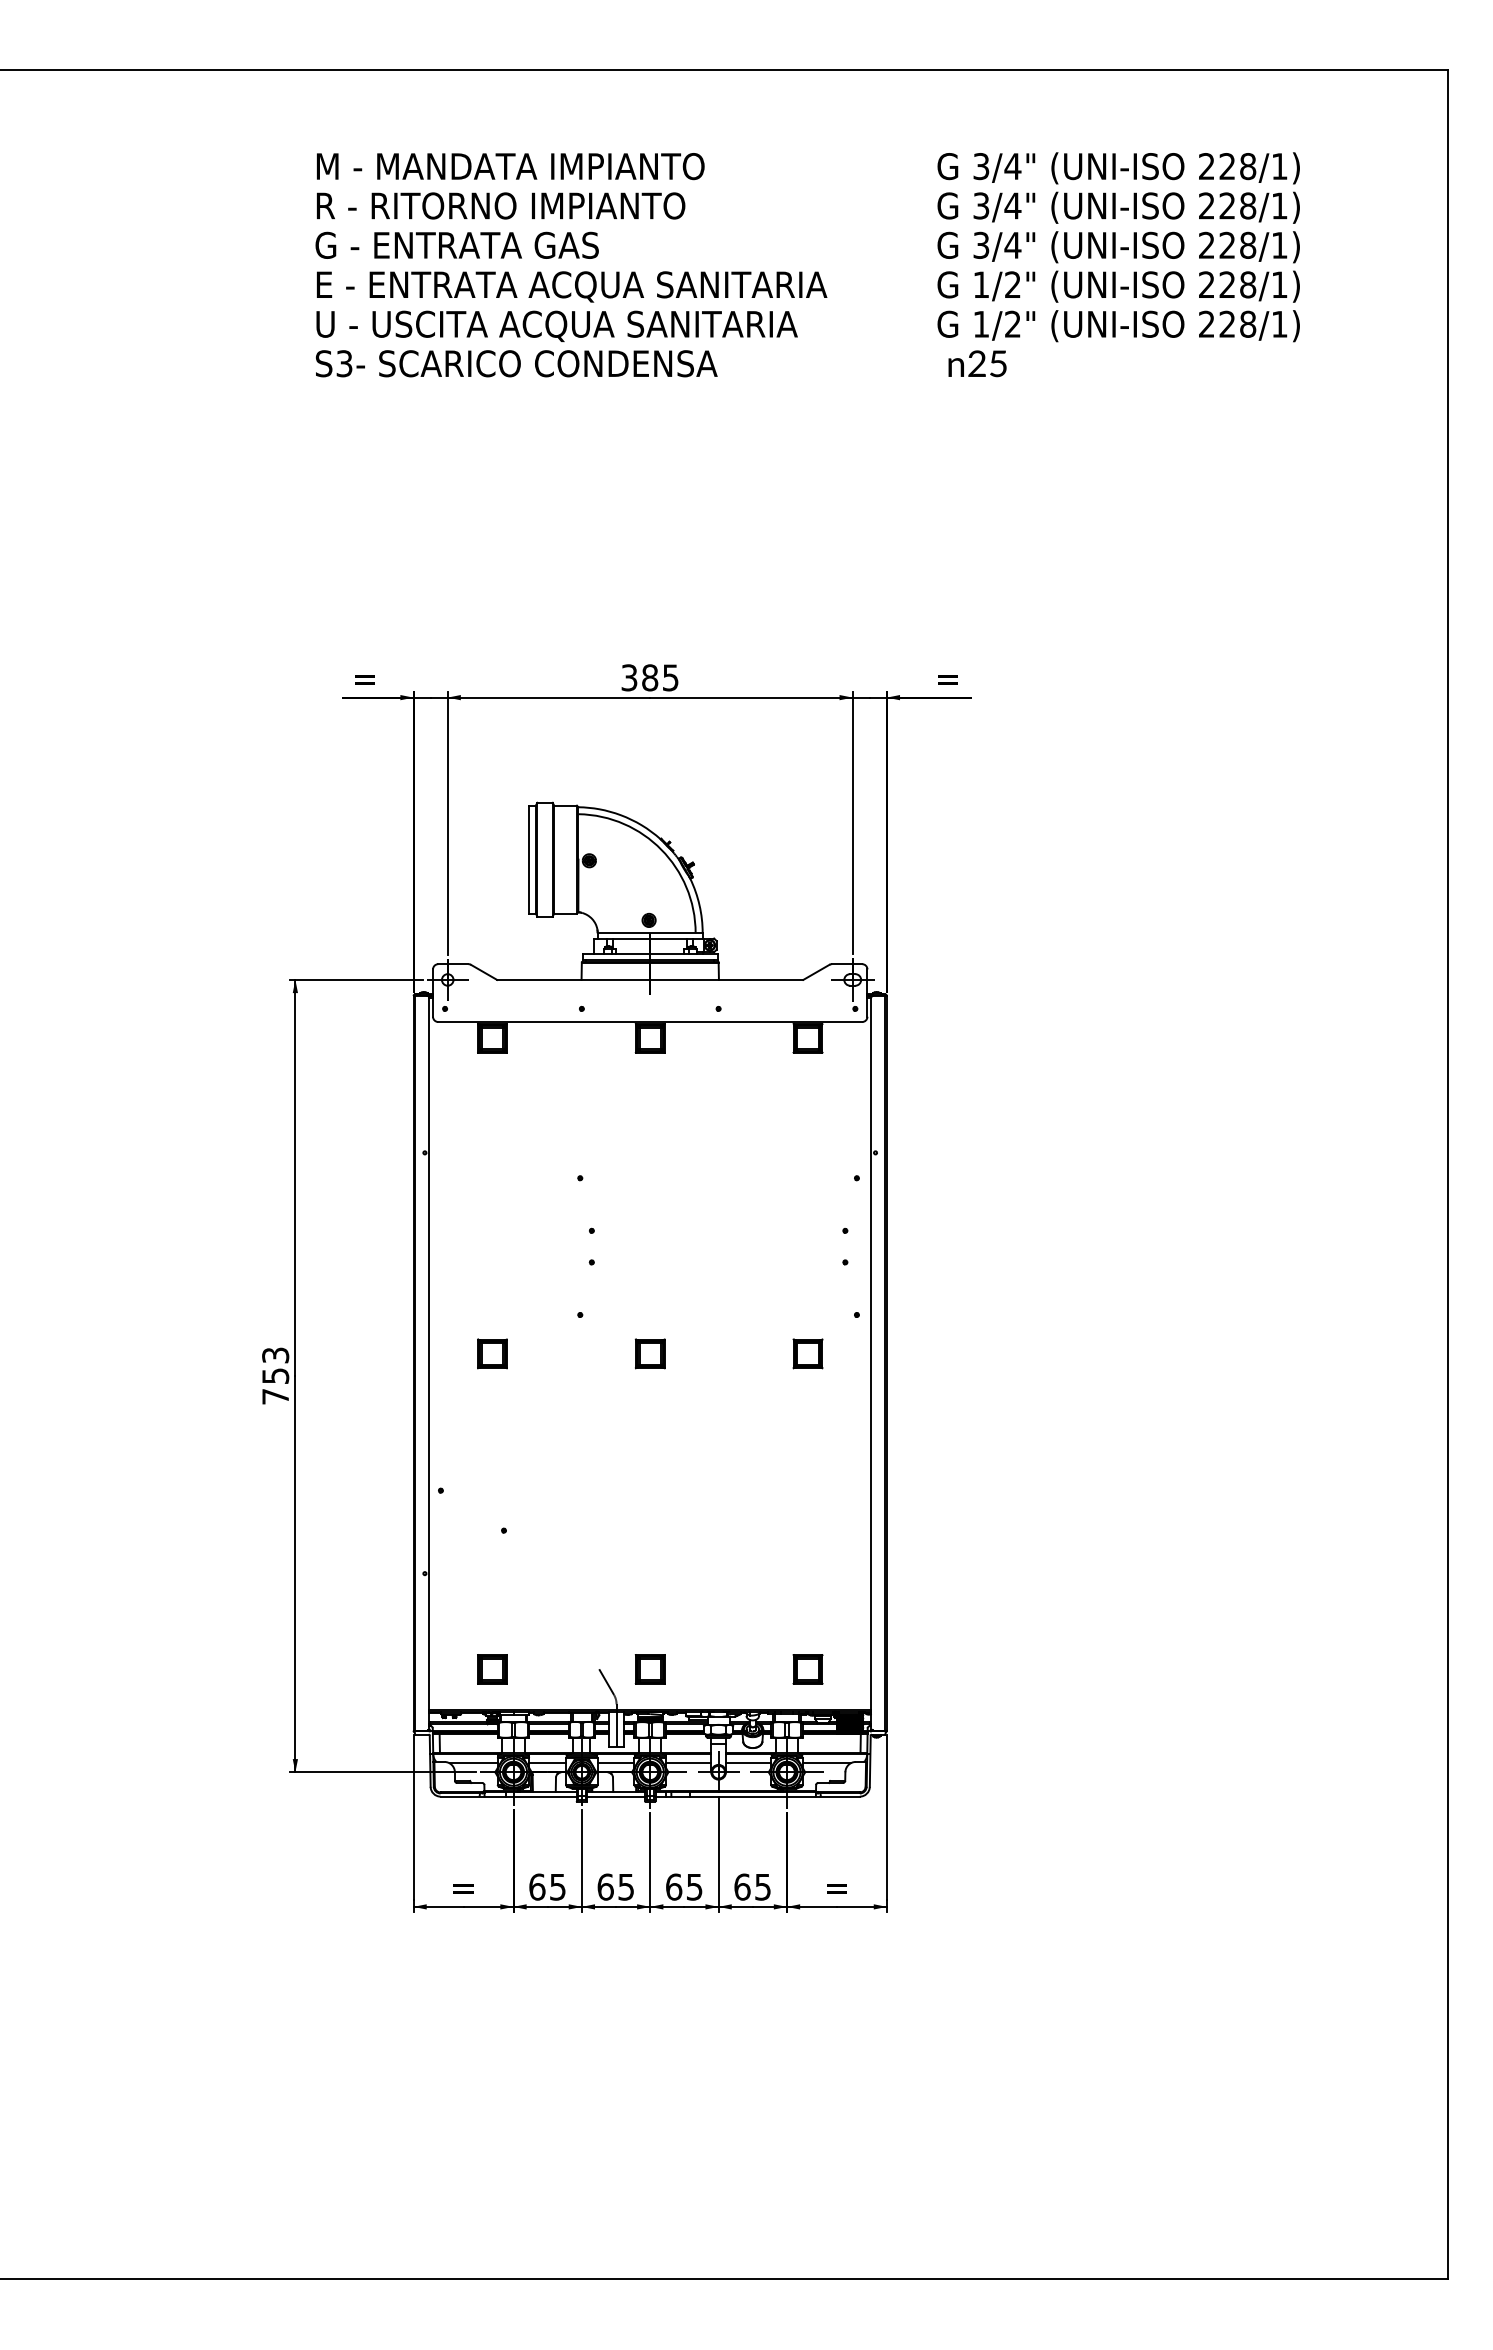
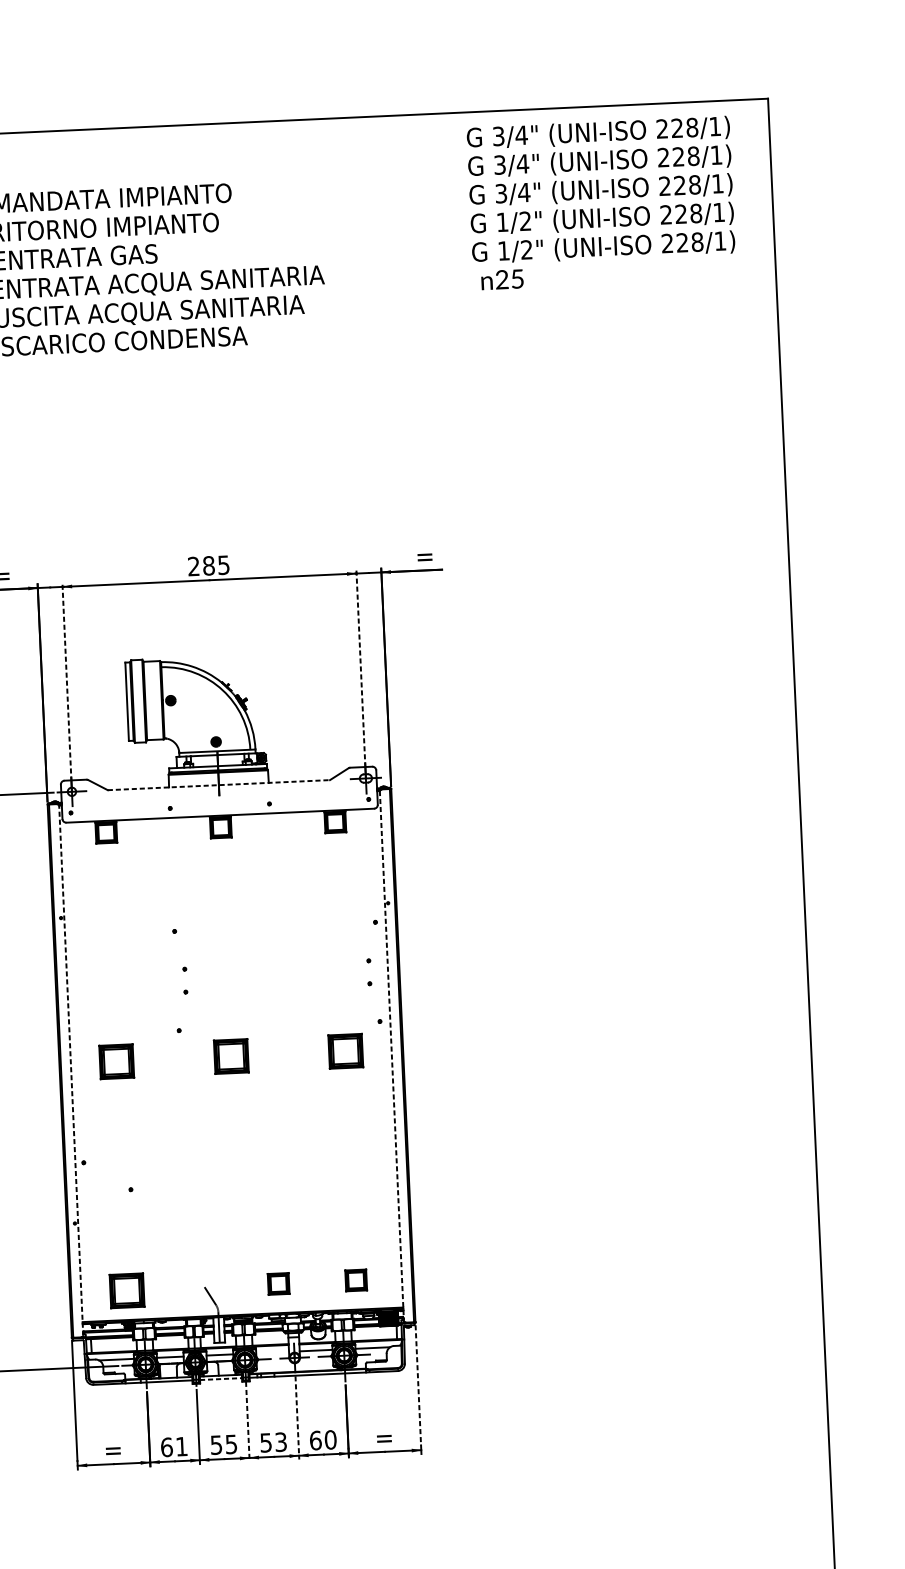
text: (1118, 264) -> (601, 203), moved
text: (629, 677) -> (193, 566), 385 -> 285
line: (852, 822) -> (360, 664), solid -> dashed
line: (447, 823) -> (66, 678), solid -> dashed
line: (650, 979) -> (219, 784), solid -> dashed
part: (492, 1353) -> (116, 1061), size x1.6
part: (649, 1353) -> (230, 1056), size x1.6
part: (807, 1353) -> (345, 1051), size x1.6
line: (429, 1362) -> (71, 1070), solid -> dashed
line: (871, 1363) -> (392, 1056), solid -> dashed
part: (492, 1669) -> (127, 1290), size x1.6
part: (649, 1669) -> (278, 1284), moved
line: (688, 1763) -> (272, 1352), removed
line: (616, 1796) -> (221, 1378), solid -> dashed
line: (886, 1817) -> (418, 1385), solid -> dashed
line: (718, 1855) -> (297, 1418), solid -> dashed
line: (650, 1863) -> (248, 1426), solid -> dashed
text: (605, 1886) -> (216, 1444), 65 -> 55
text: (684, 1886) -> (273, 1442), 65 -> 53
text: (763, 1886) -> (331, 1439), 65 -> 60
text: (557, 1887) -> (181, 1446), 65 -> 61

